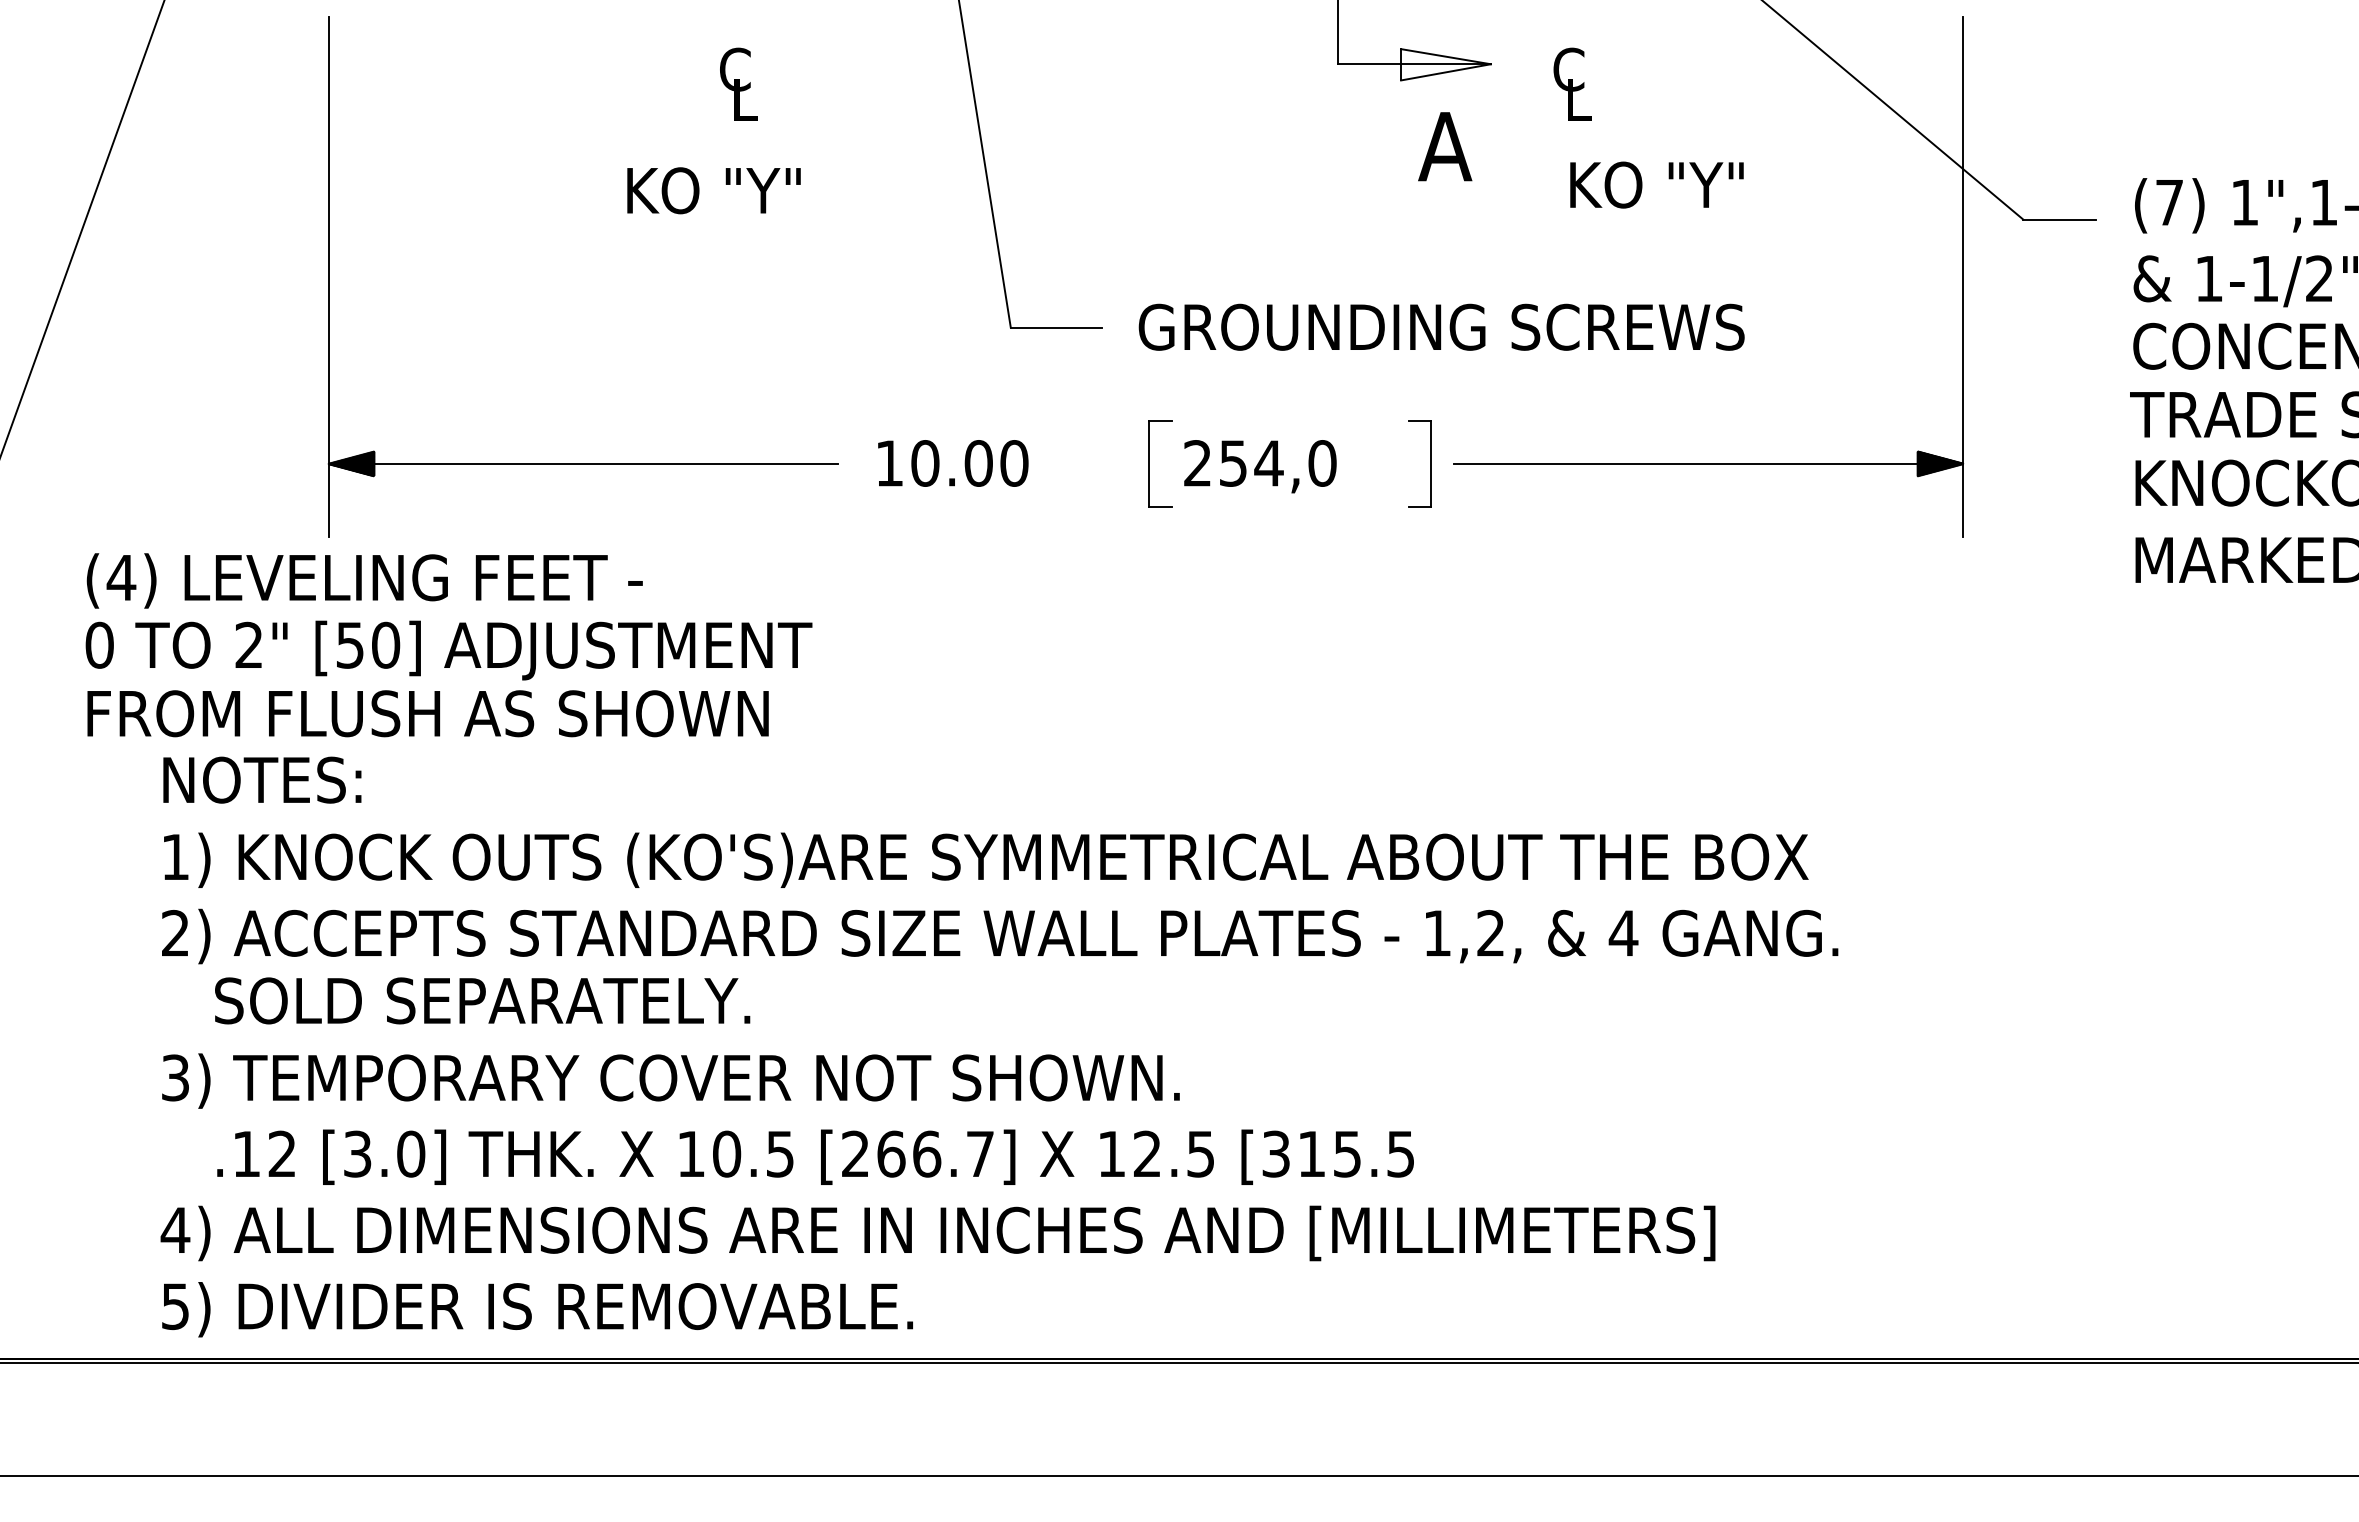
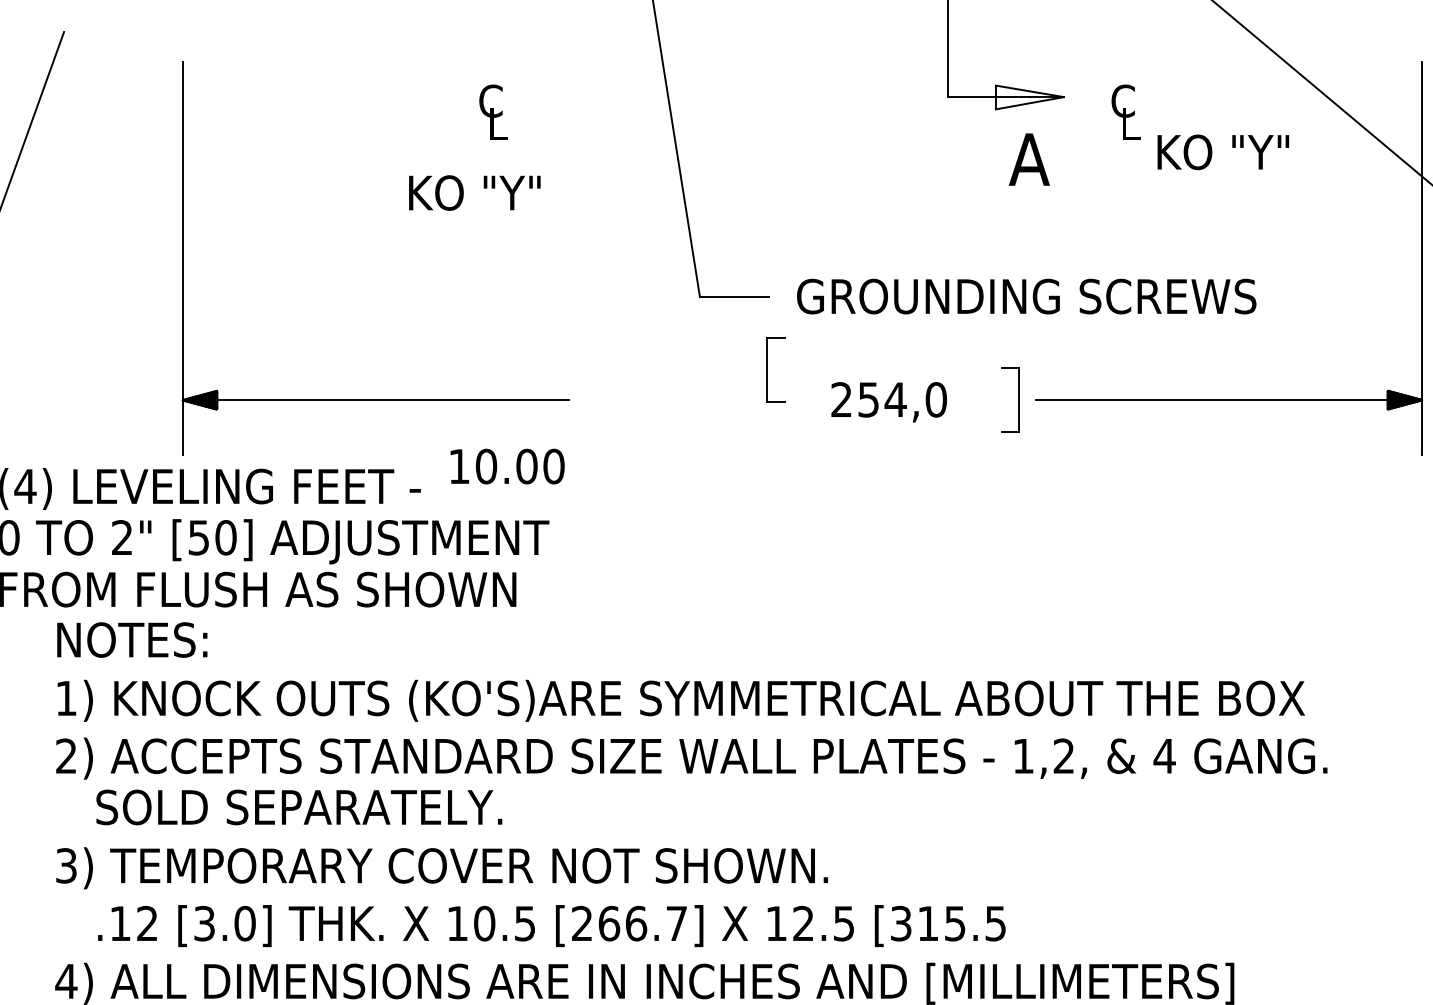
text: (1656, 184) -> (1222, 151), moved
text: (953, 463) -> (507, 466), moved
part: (1149, 463) -> (767, 369), moved

